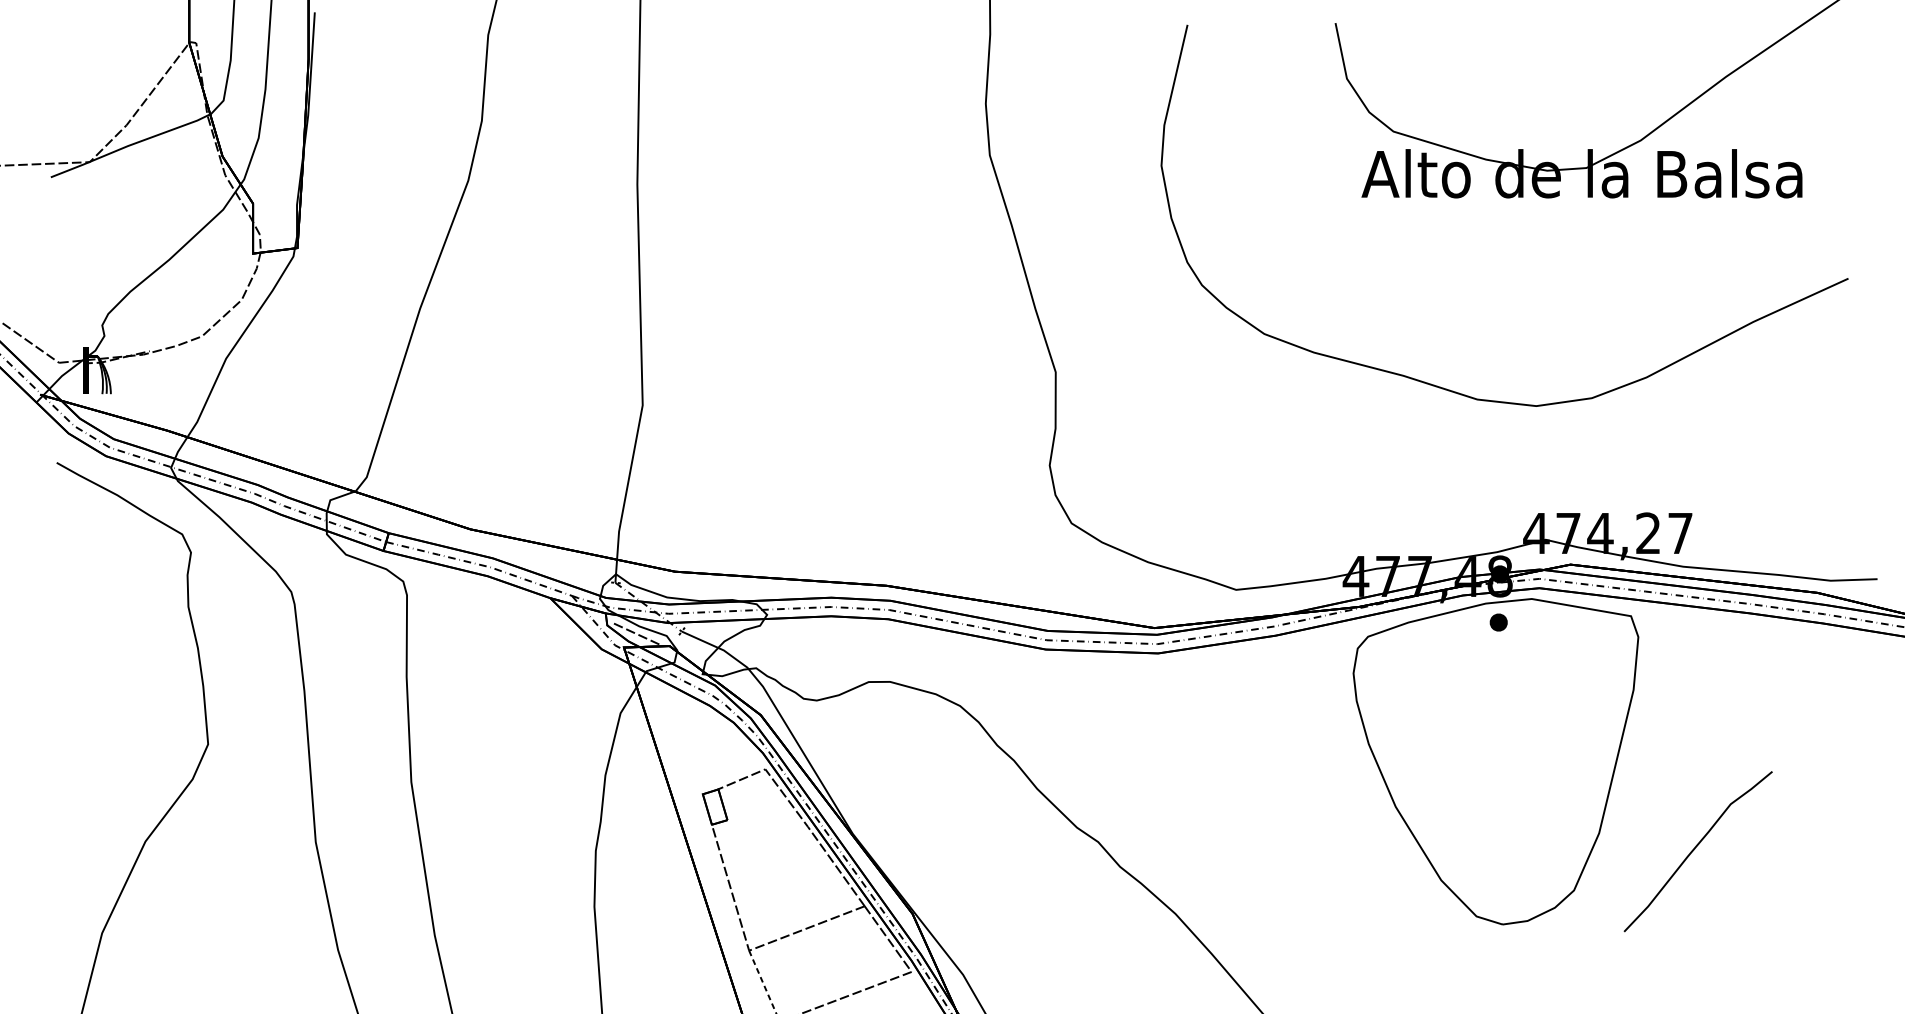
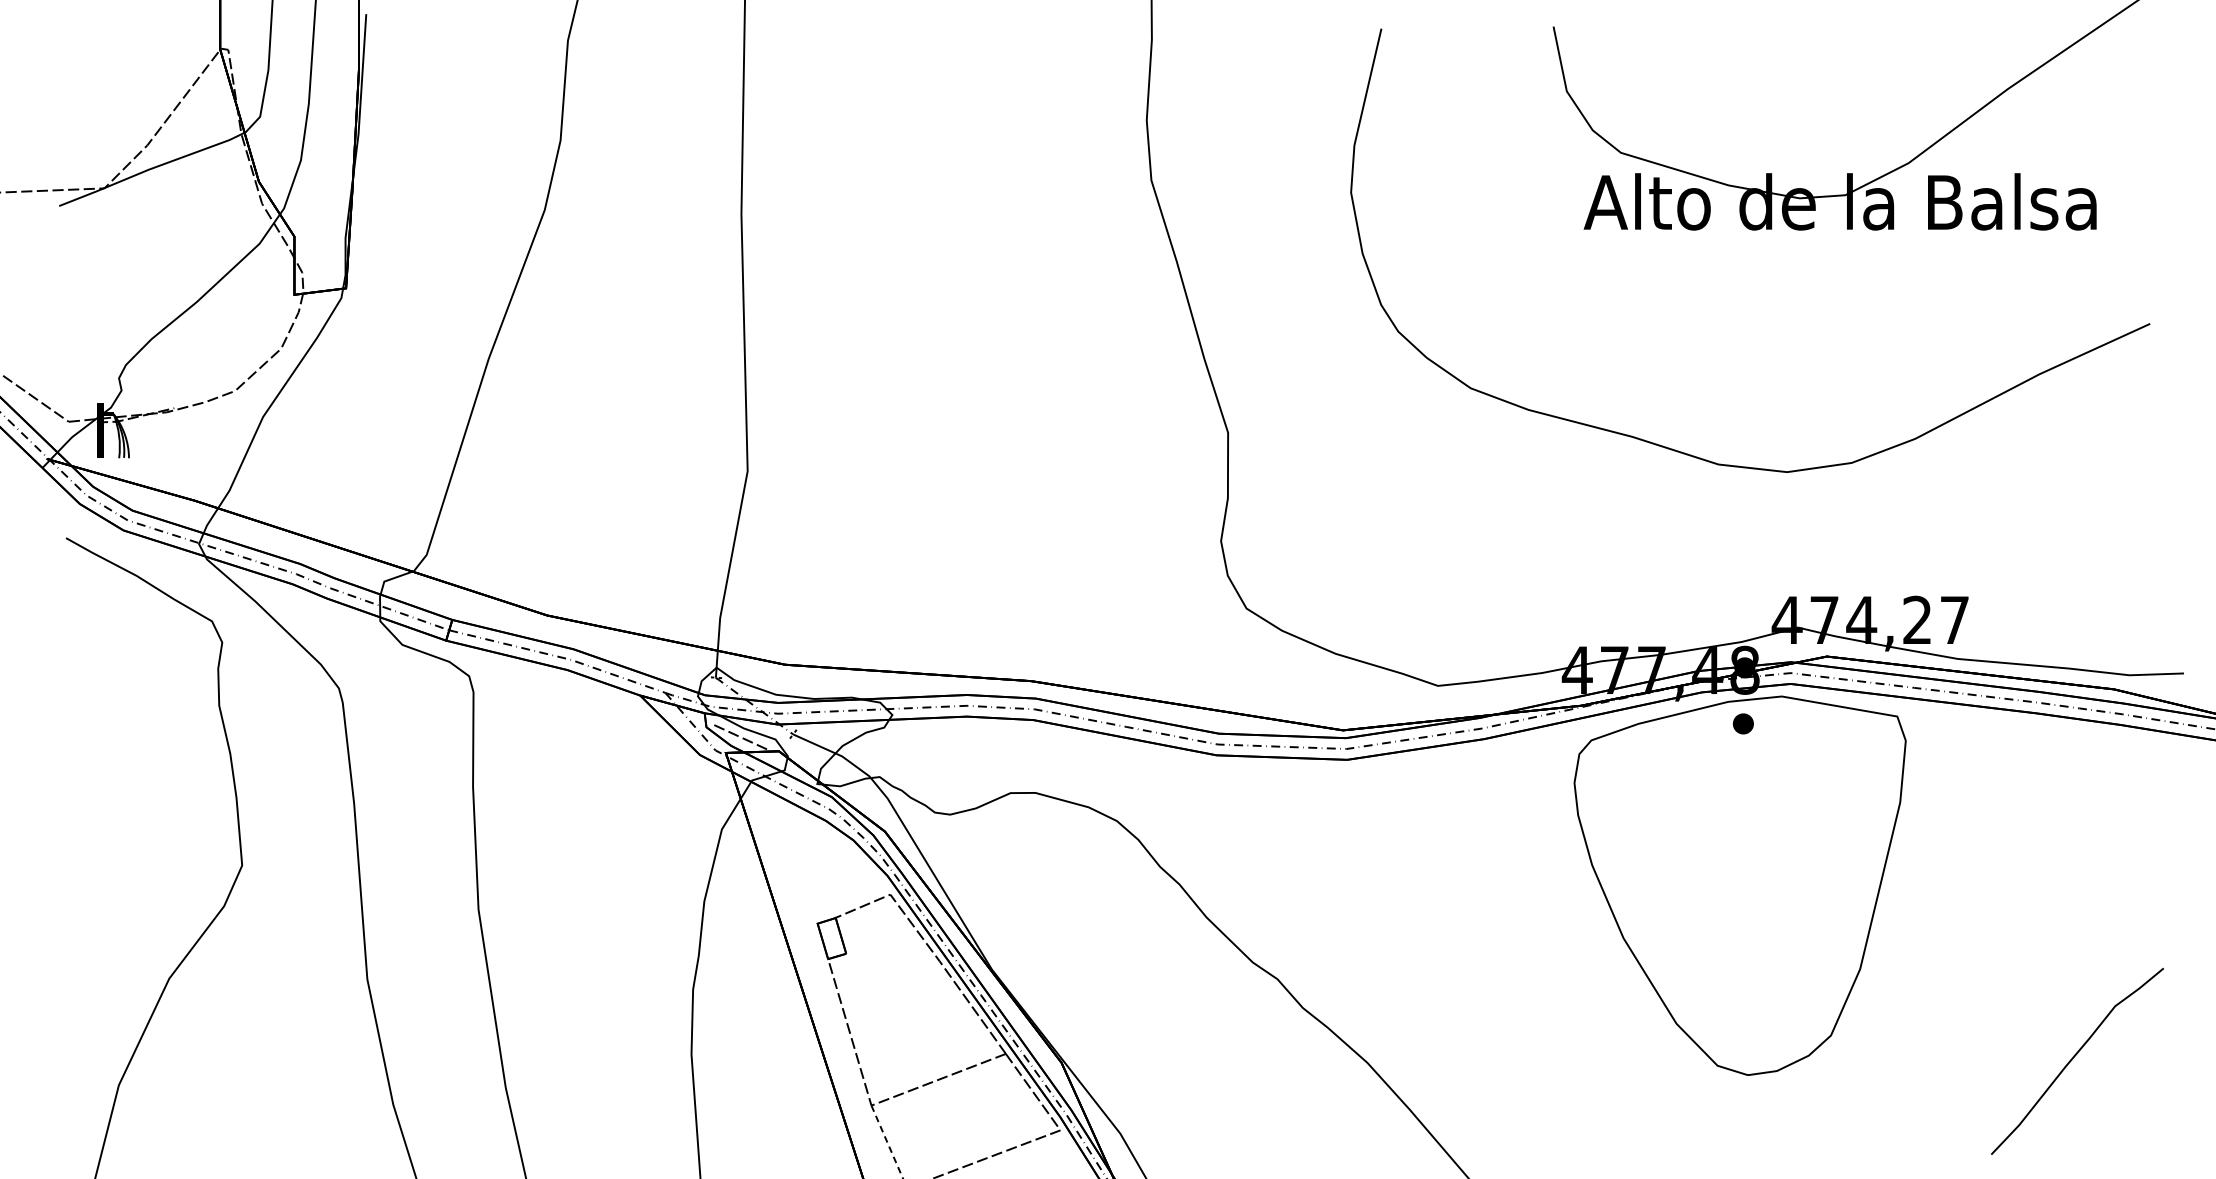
curve: (1695, 848) -> (2074, 1057), moved

